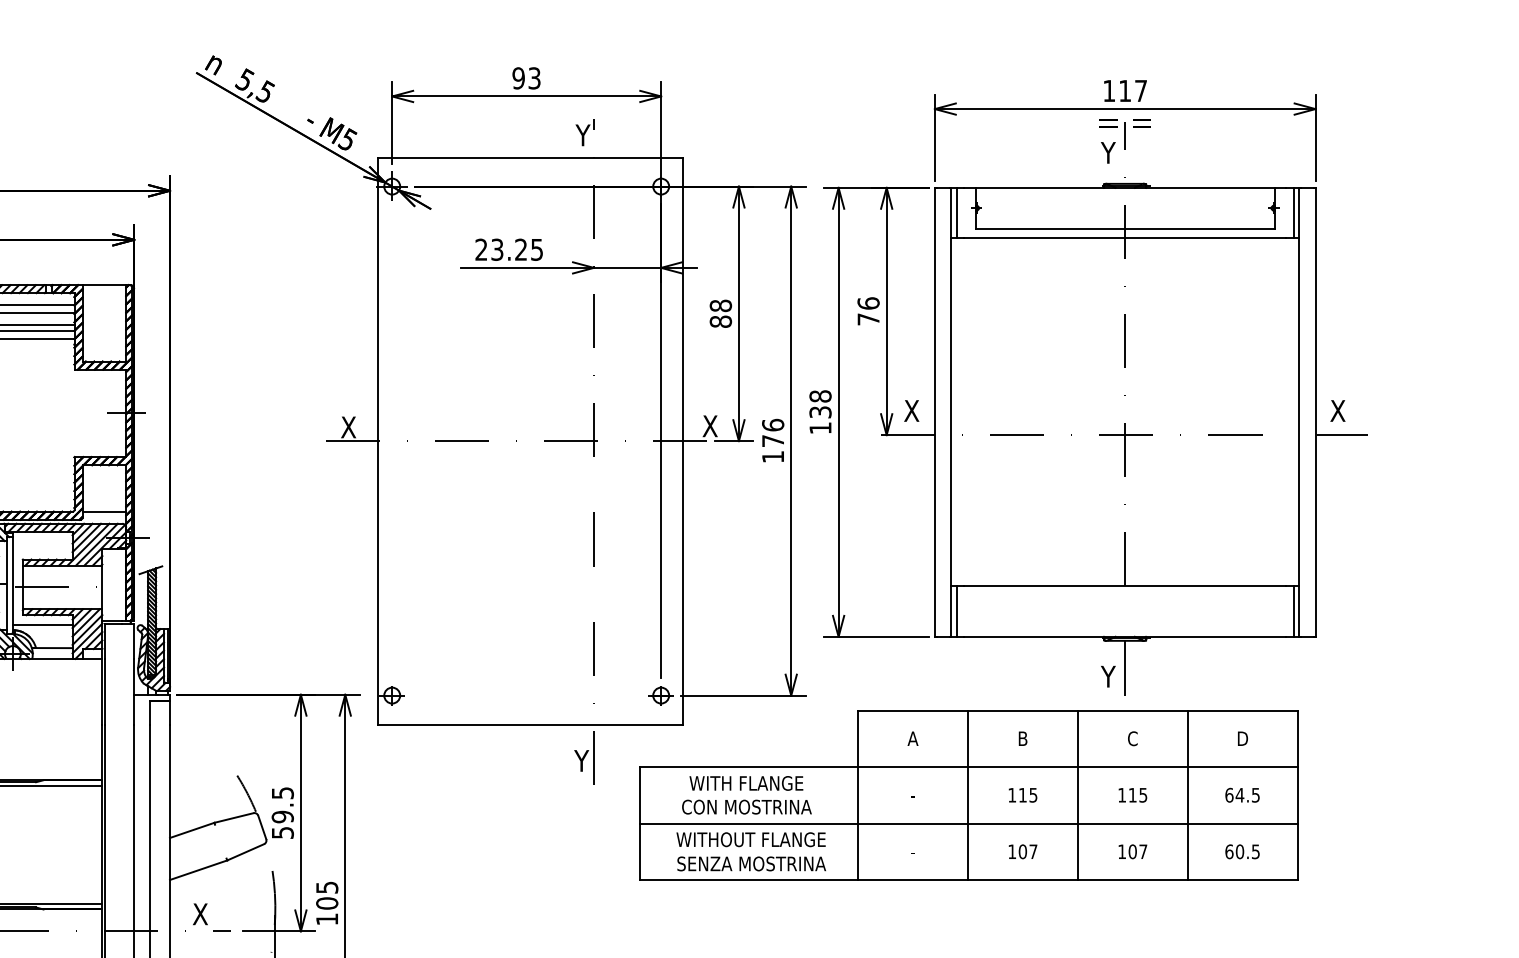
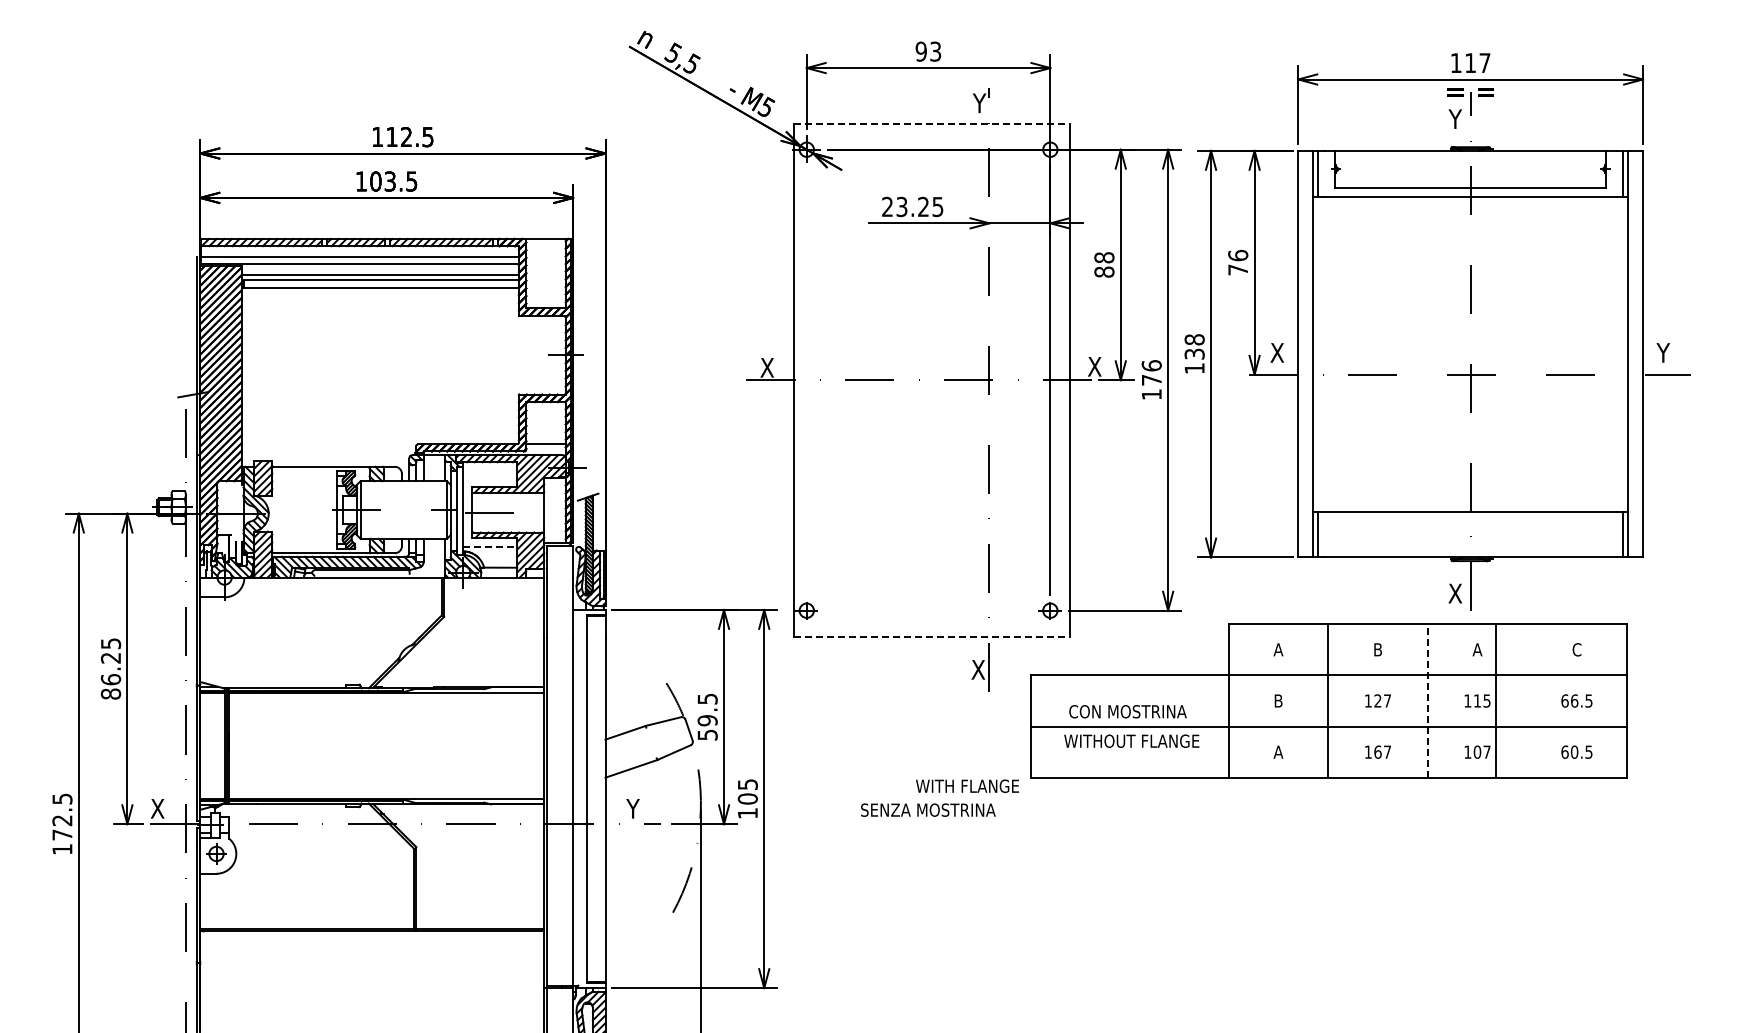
line: (531, 157) -> (932, 123), solid -> dashed
text: (1338, 410) -> (1663, 352), X -> Y
line: (43, 624) -> (490, 546), solid -> dashed
text: (1108, 676) -> (1455, 593), Y -> X
line: (531, 724) -> (932, 636), solid -> dashed
text: (1132, 738) -> (1477, 649), C -> A
text: (1242, 738) -> (1576, 649), D -> C
text: (581, 760) -> (978, 669), Y -> X
text: (746, 782) -> (967, 785), moved
text: (913, 794) -> (1278, 700), - -> B
text: (1027, 794) -> (1382, 700), 115 -> 127
line: (1187, 794) -> (1496, 700), moved
text: (1239, 794) -> (1574, 700), 64.5 -> 66.5
line: (1077, 795) -> (1427, 701), solid -> dashed
text: (913, 851) -> (1278, 751), - -> A
text: (1022, 851) -> (1377, 751), 107 -> 167
text: (751, 863) -> (928, 809), moved
text: (199, 913) -> (632, 808), X -> Y

